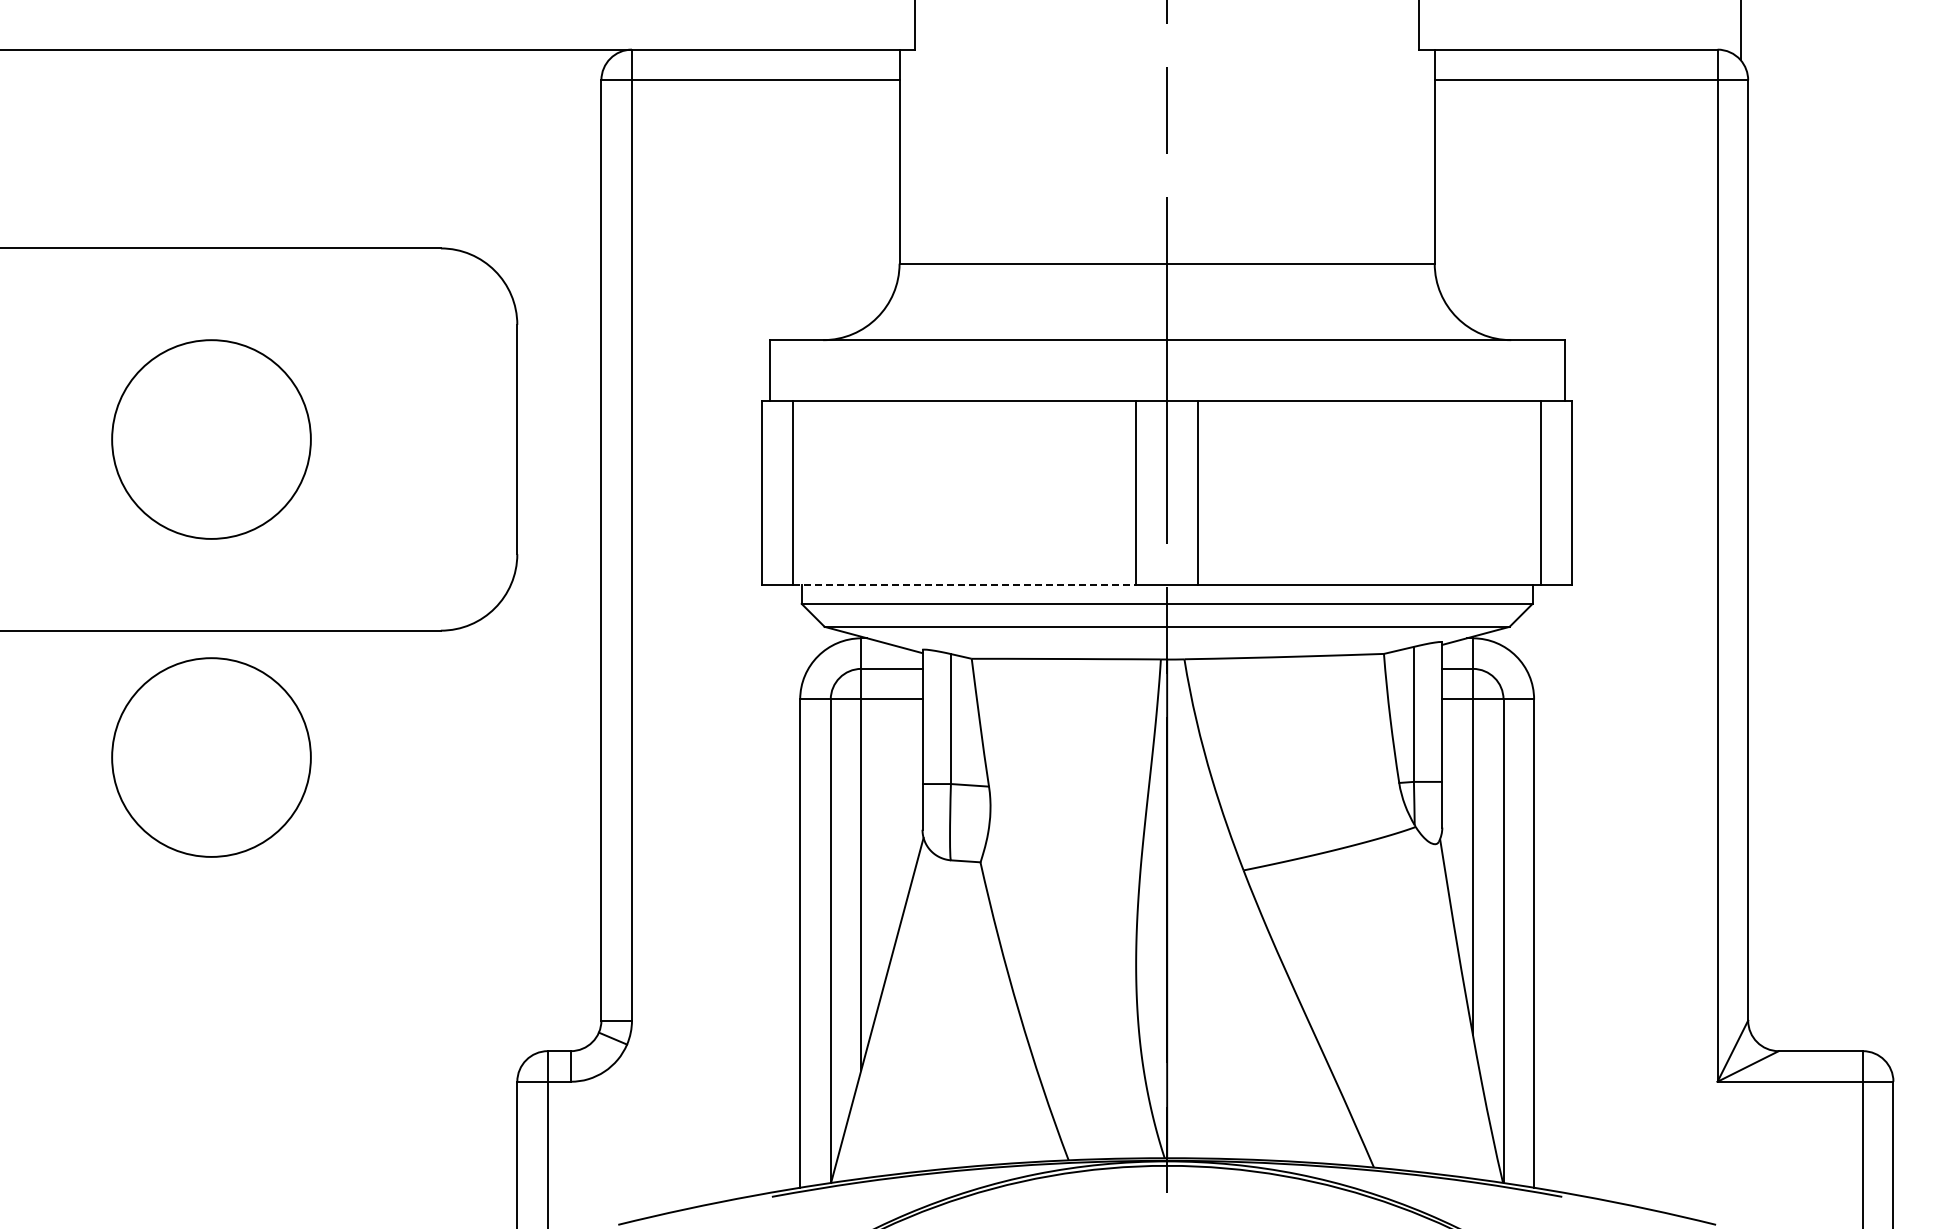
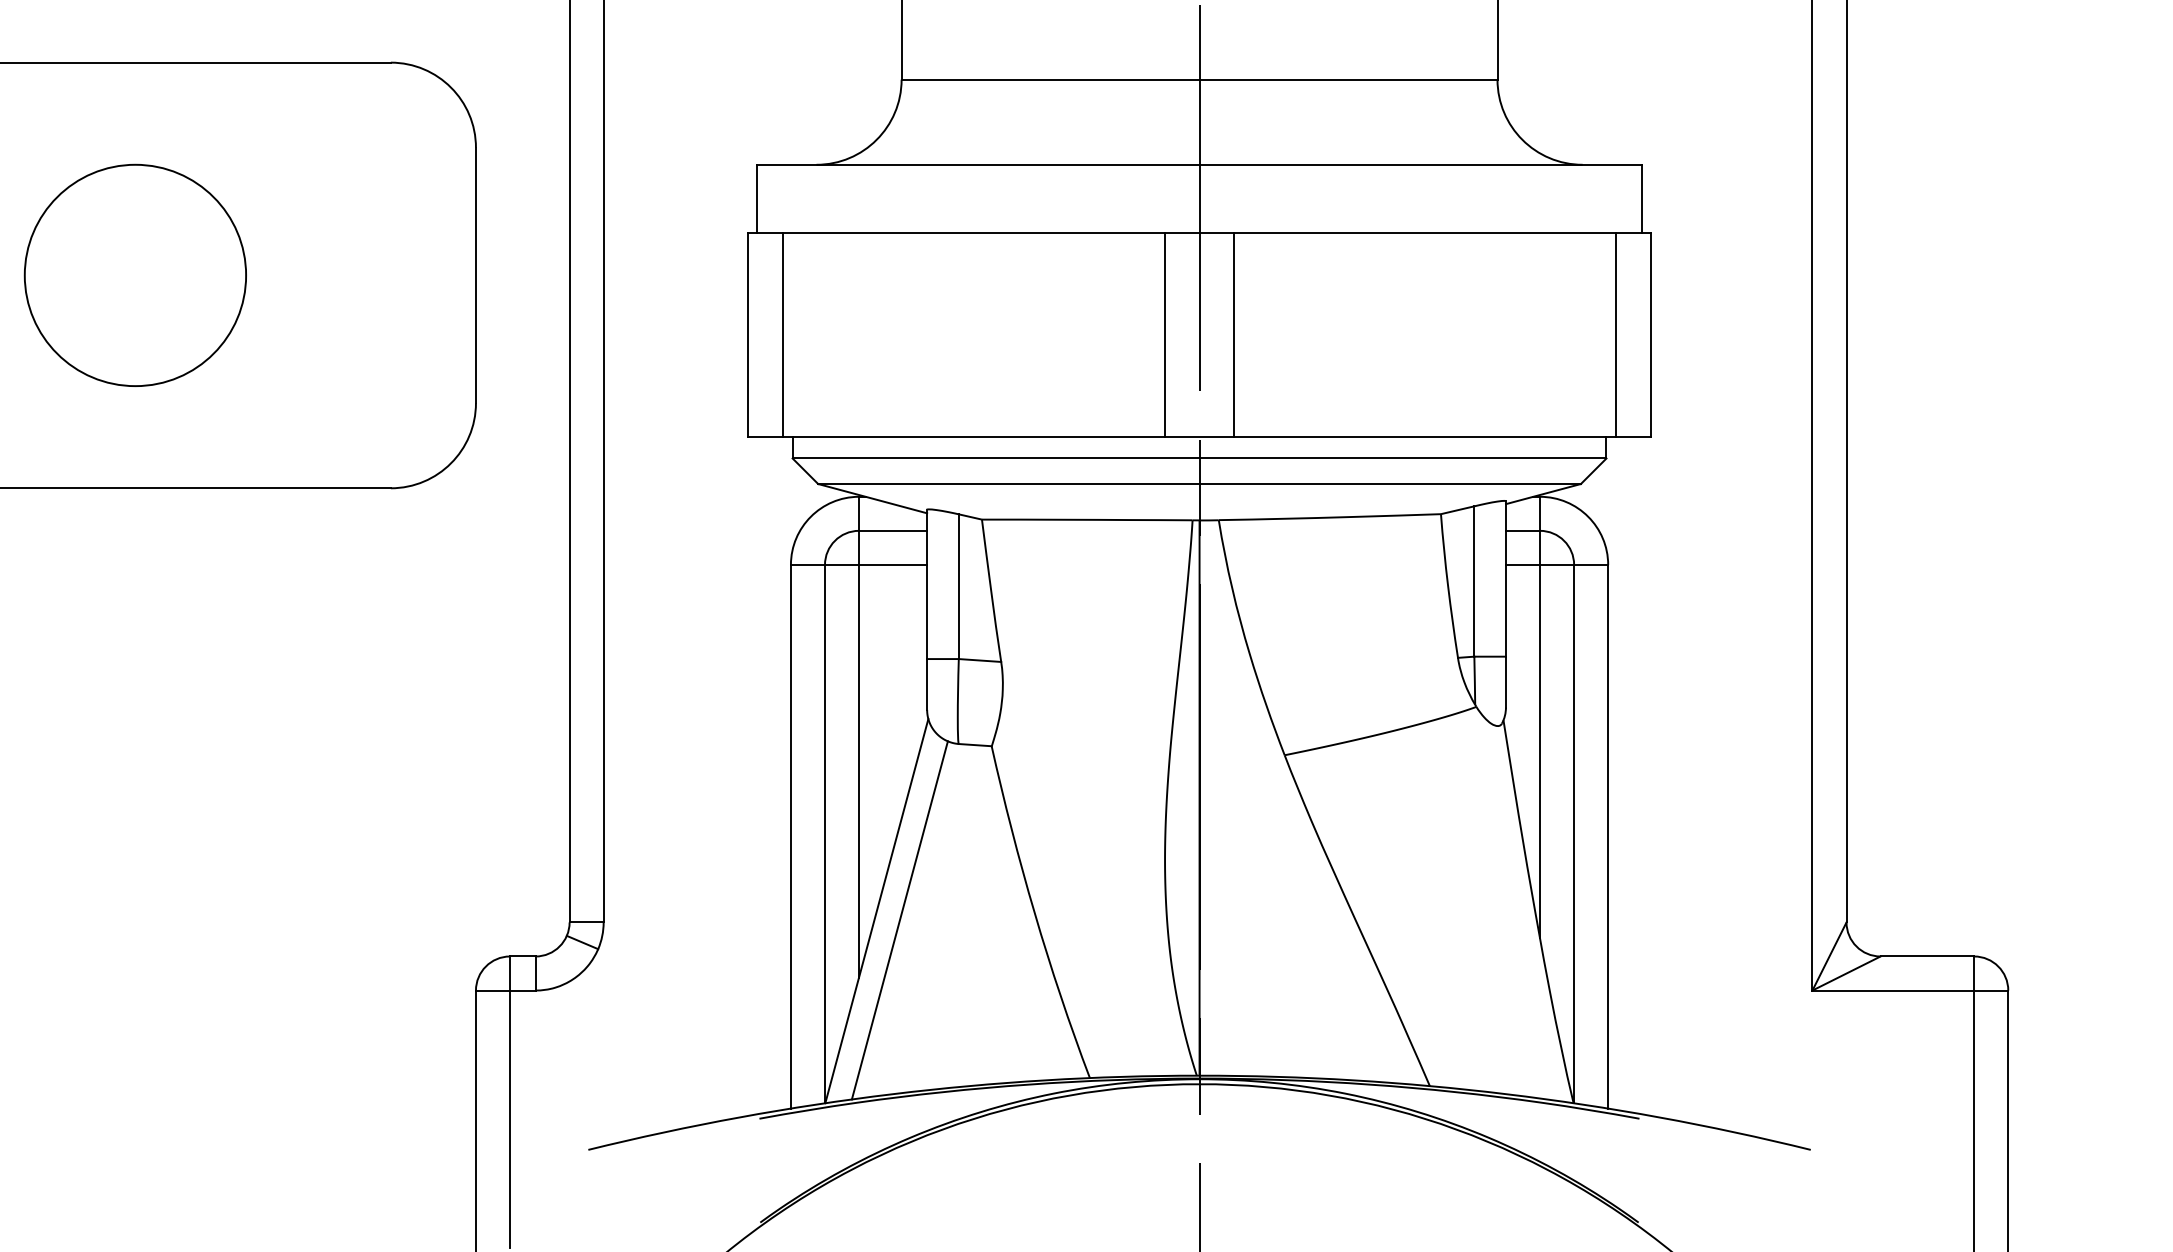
line: (964, 584) -> (973, 436), dashed -> solid
circle: (211, 757) -> (135, 629), removed
line: (897, 1018) -> (899, 920), added

